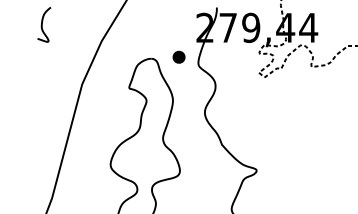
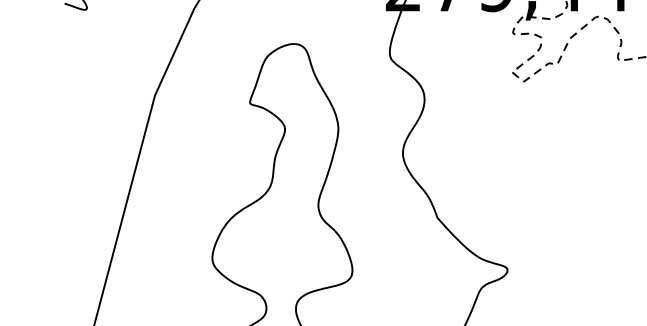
part: (178, 56) -> (349, 39), removed

